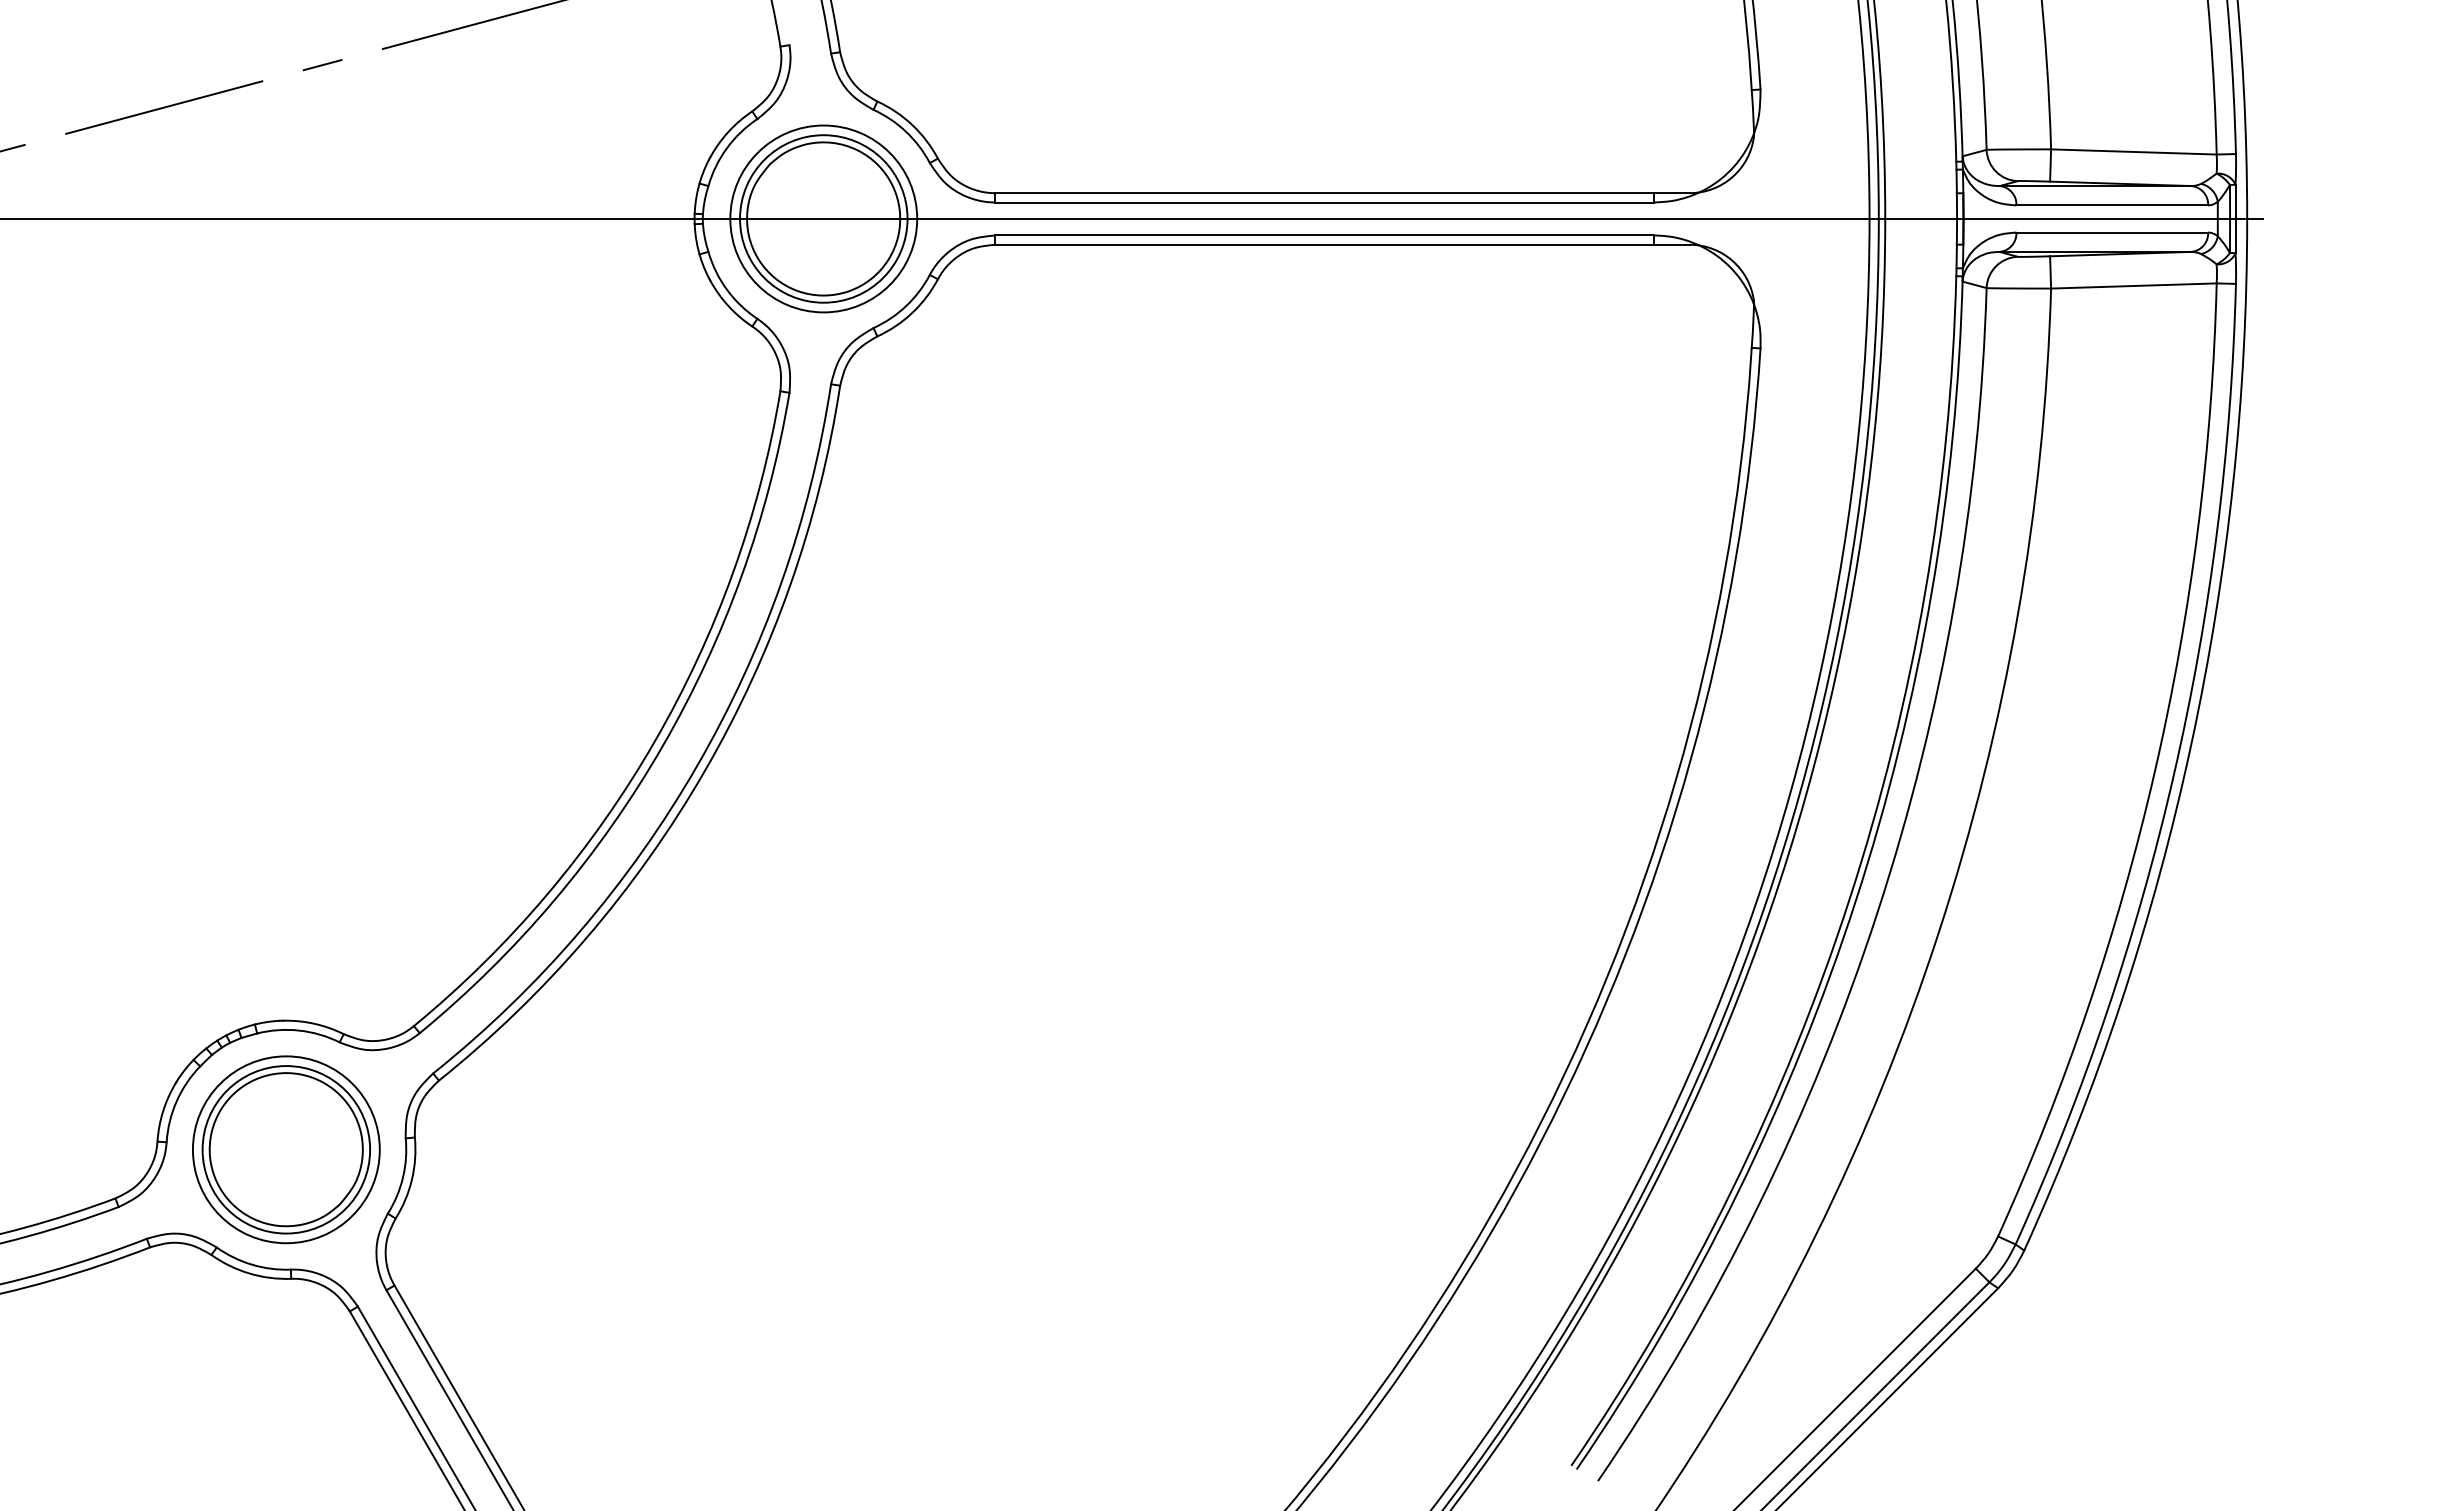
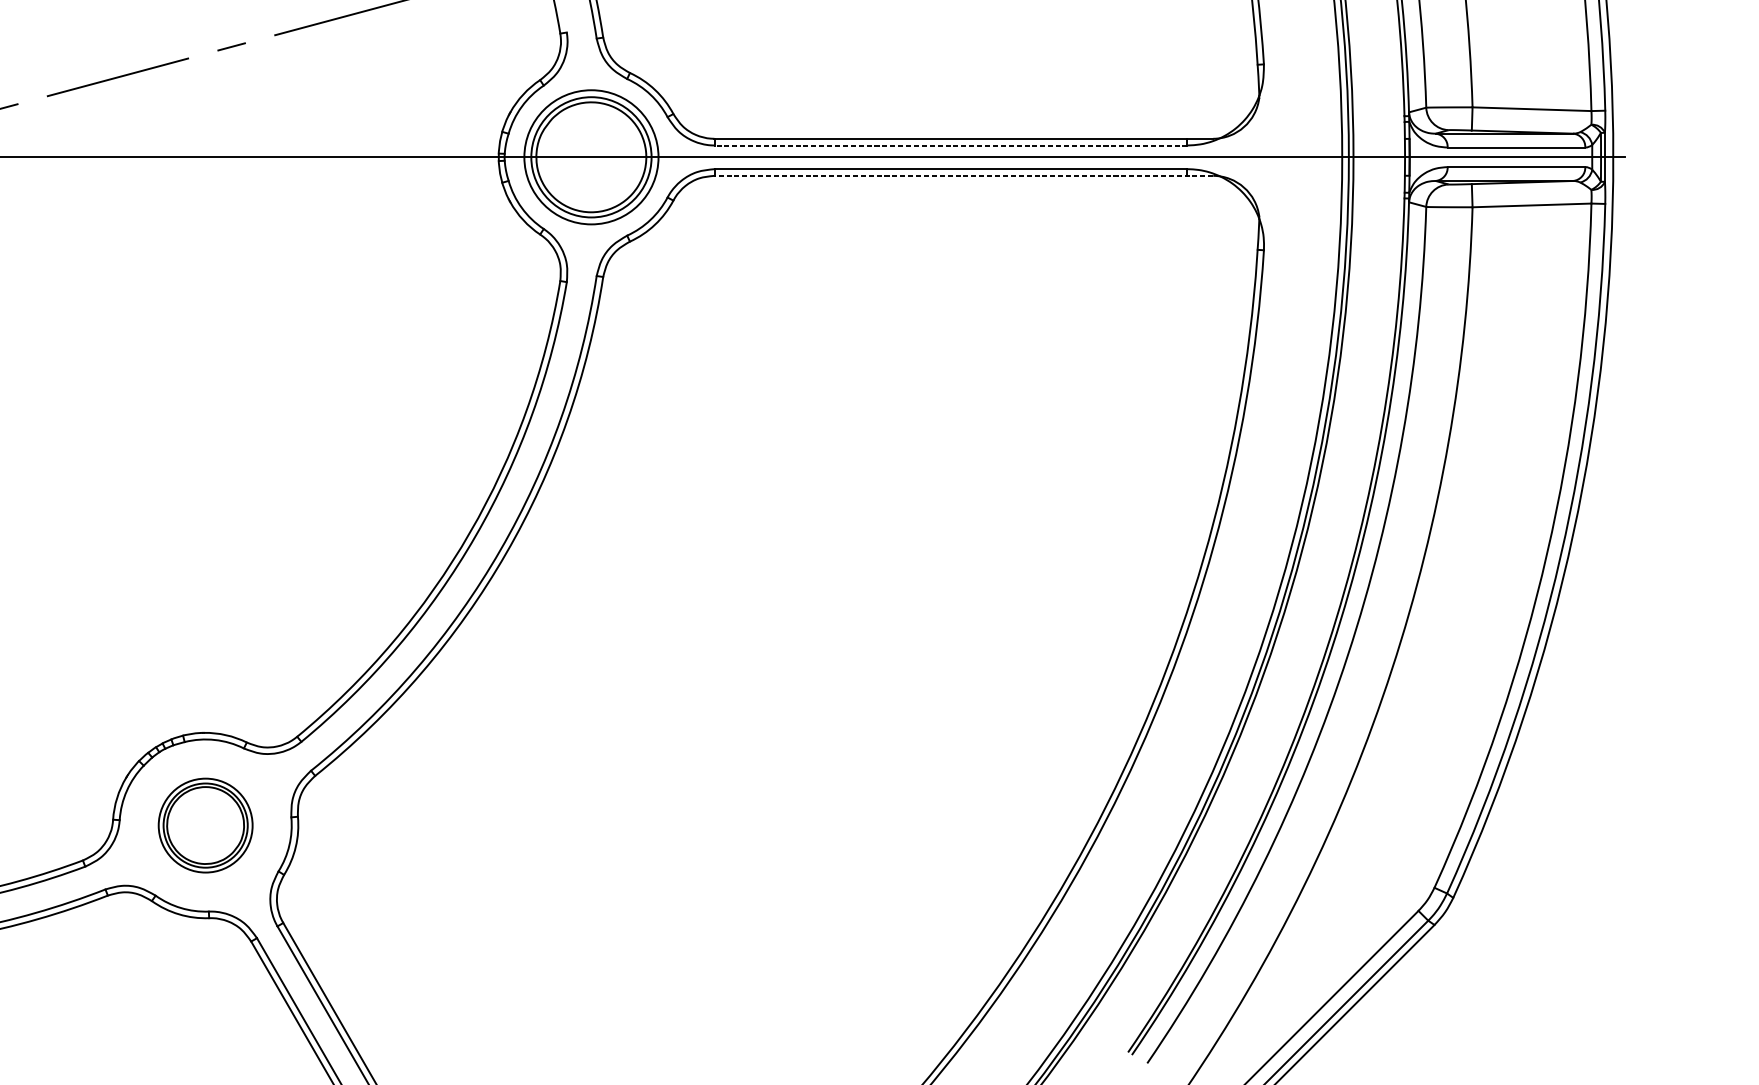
line: (1324, 202) -> (950, 145), solid -> dashed
line: (1341, 244) -> (963, 175), solid -> dashed
part: (286, 1149) -> (205, 825), size x0.7

